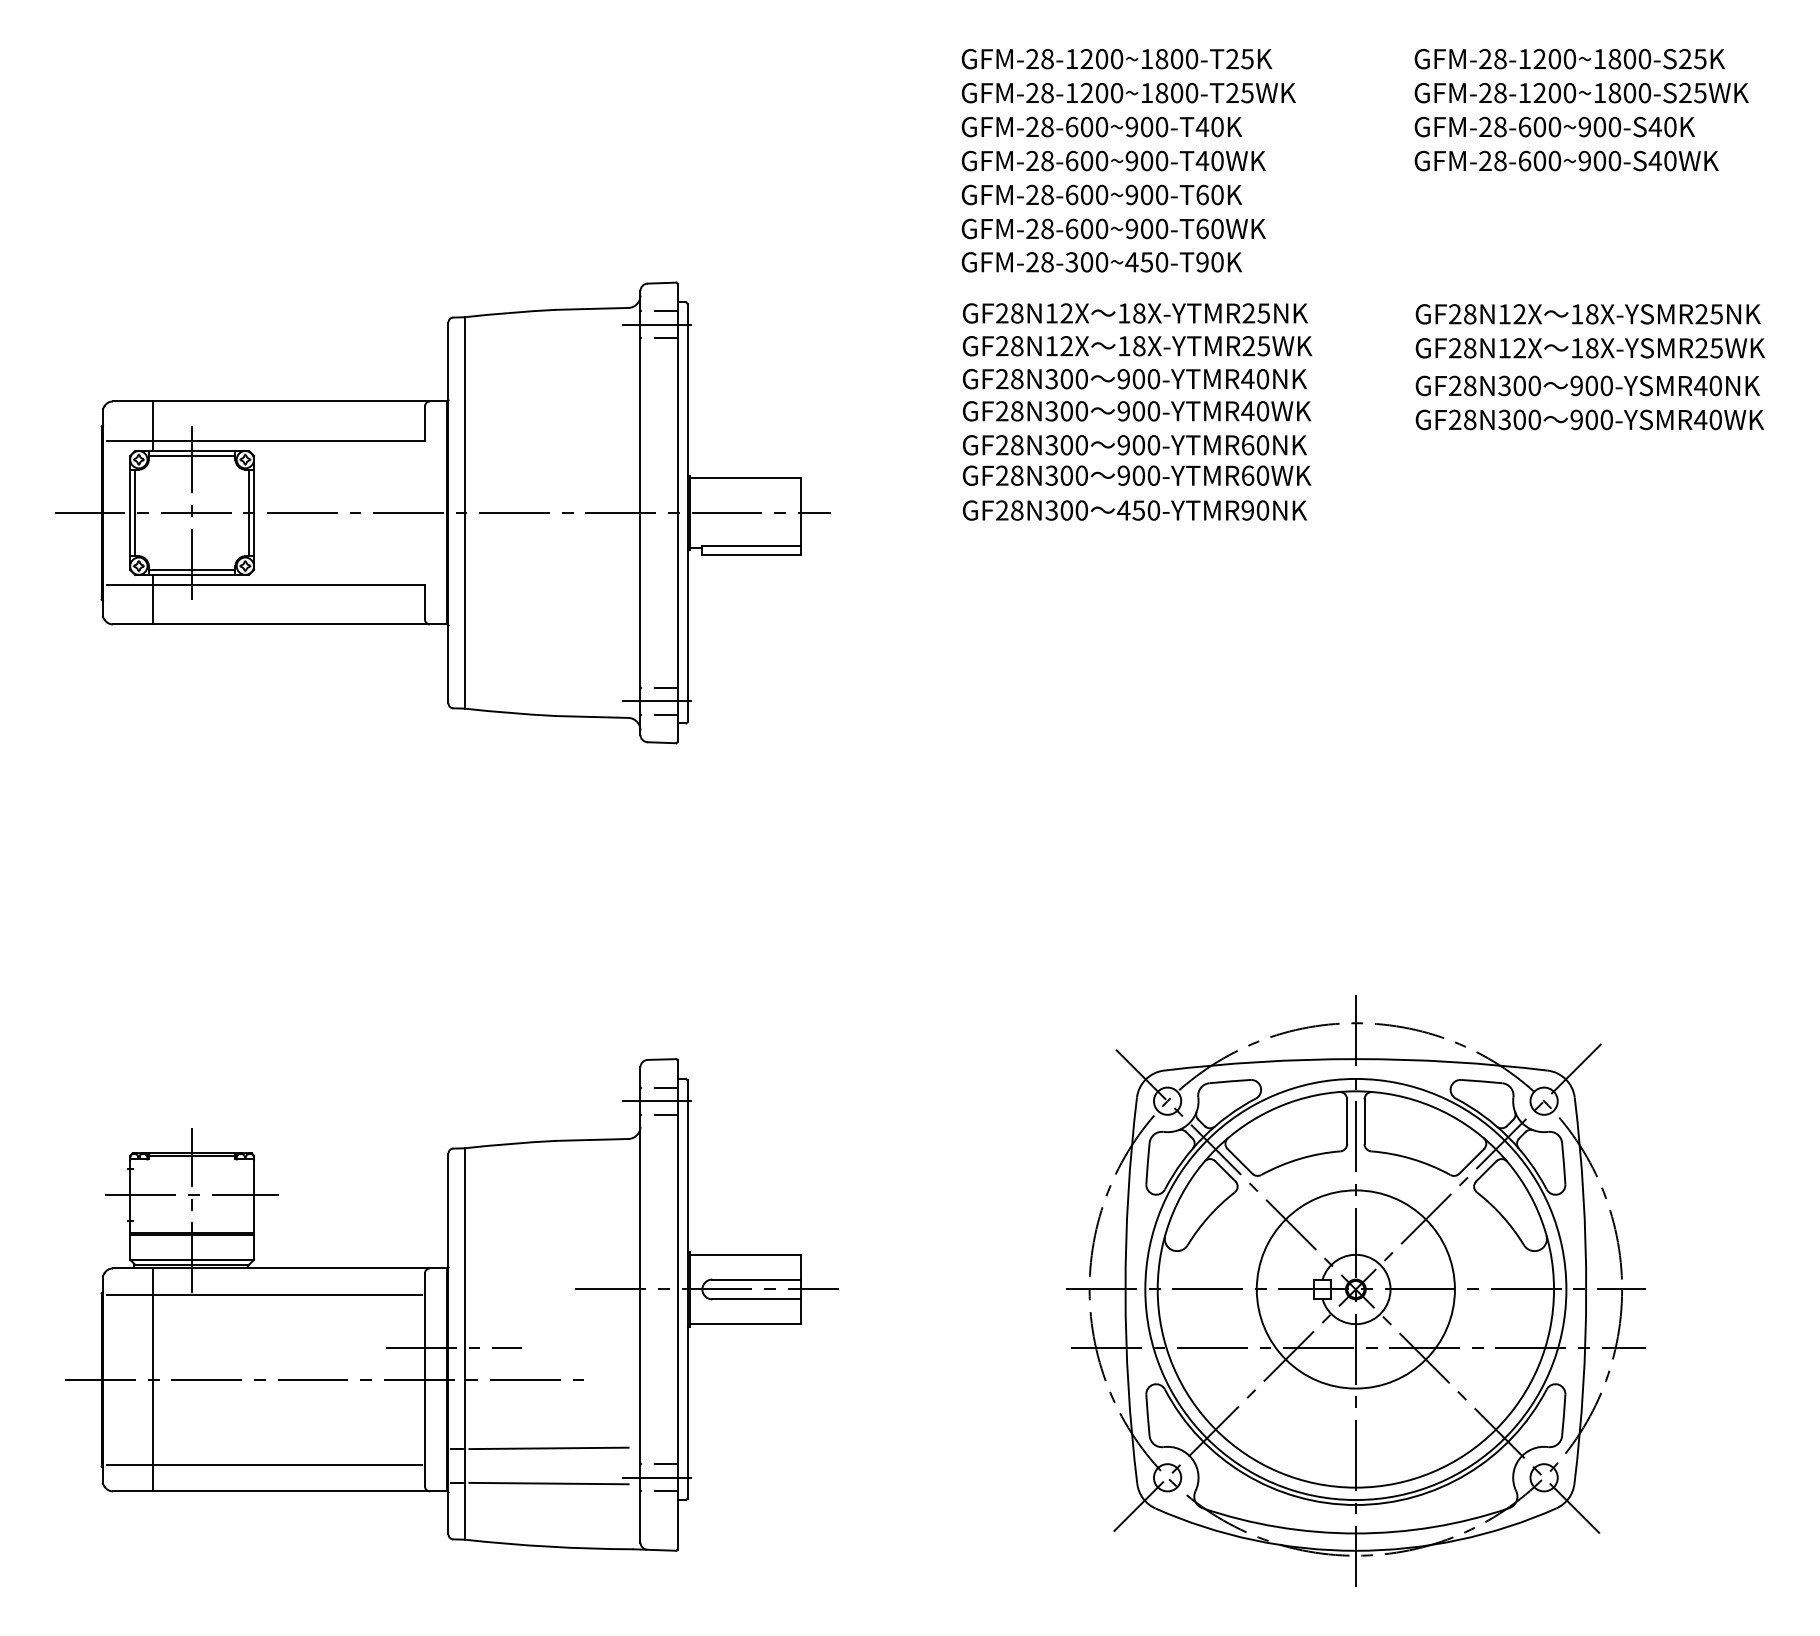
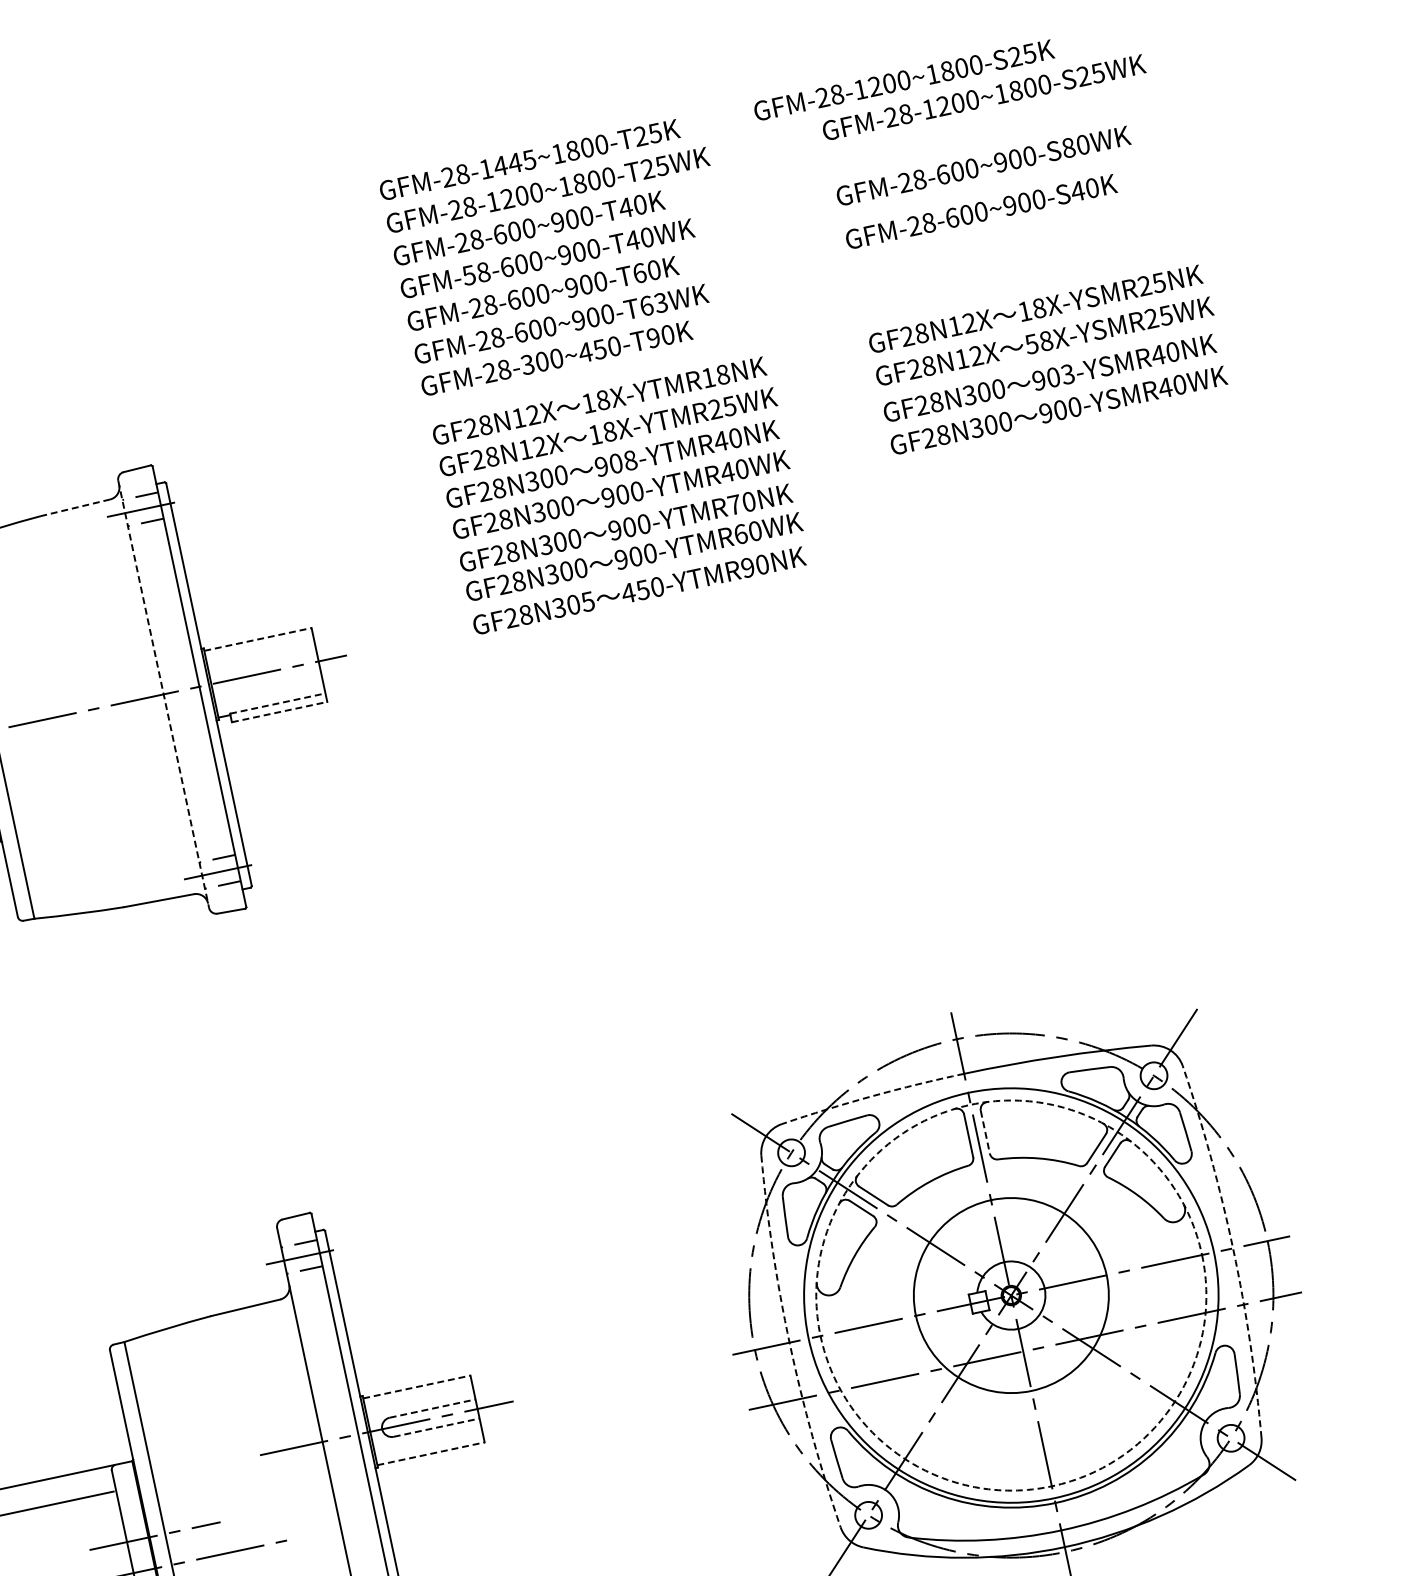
text: (1101, 59) -> (514, 163), GFM-28-1200~1800-T25K -> GFM-28-1445~1800-T25K
text: (1569, 59) -> (903, 80), moved
text: (1554, 126) -> (980, 211), moved
text: (1032, 160) -> (469, 274), GFM-28-600~900-T40WK -> GFM-58-600~900-T40WK
text: (1655, 160) -> (1068, 147), GFM-28-600~900-S40WK -> GFM-28-600~900-S80WK
text: (1217, 228) -> (661, 302), GFM-28-600~900-T60WK -> GFM-28-600~900-T63WK
line: (591, 308) -> (74, 507), solid -> dashed
text: (1256, 313) -> (715, 376), 18X-YTMR25NK -> 18X-YTMR18NK
text: (1576, 348) -> (1031, 344), 18X-YSMR25WK -> 58X-YSMR25WK
text: (1153, 378) -> (630, 459), 900-YTMR40NK -> 908-YTMR40NK
text: (1606, 386) -> (1067, 374), 900-YSMR40NK -> 903-YSMR40NK
text: (1247, 445) -> (734, 505), 900-YTMR60NK -> 900-YTMR70NK
line: (745, 478) -> (257, 639), solid -> dashed
text: (1081, 510) -> (587, 601), GF28N300 -> GF28N305
line: (640, 512) -> (163, 693), solid -> dashed
line: (751, 546) -> (277, 703), solid -> dashed
line: (751, 555) -> (279, 712), solid -> dashed
arc: (1259, 1062) -> (872, 1096), solid -> dashed
line: (1364, 1122) -> (985, 1133), solid -> dashed
line: (745, 1254) -> (416, 1386), solid -> dashed
line: (756, 1279) -> (432, 1408), solid -> dashed
circle: (1355, 1289) -> (1010, 1295), solid -> dashed
arc: (1125, 1290) -> (789, 1343), solid -> dashed
arc: (1586, 1290) -> (1233, 1249), solid -> dashed
line: (756, 1299) -> (436, 1427), solid -> dashed
line: (745, 1324) -> (430, 1454), solid -> dashed

